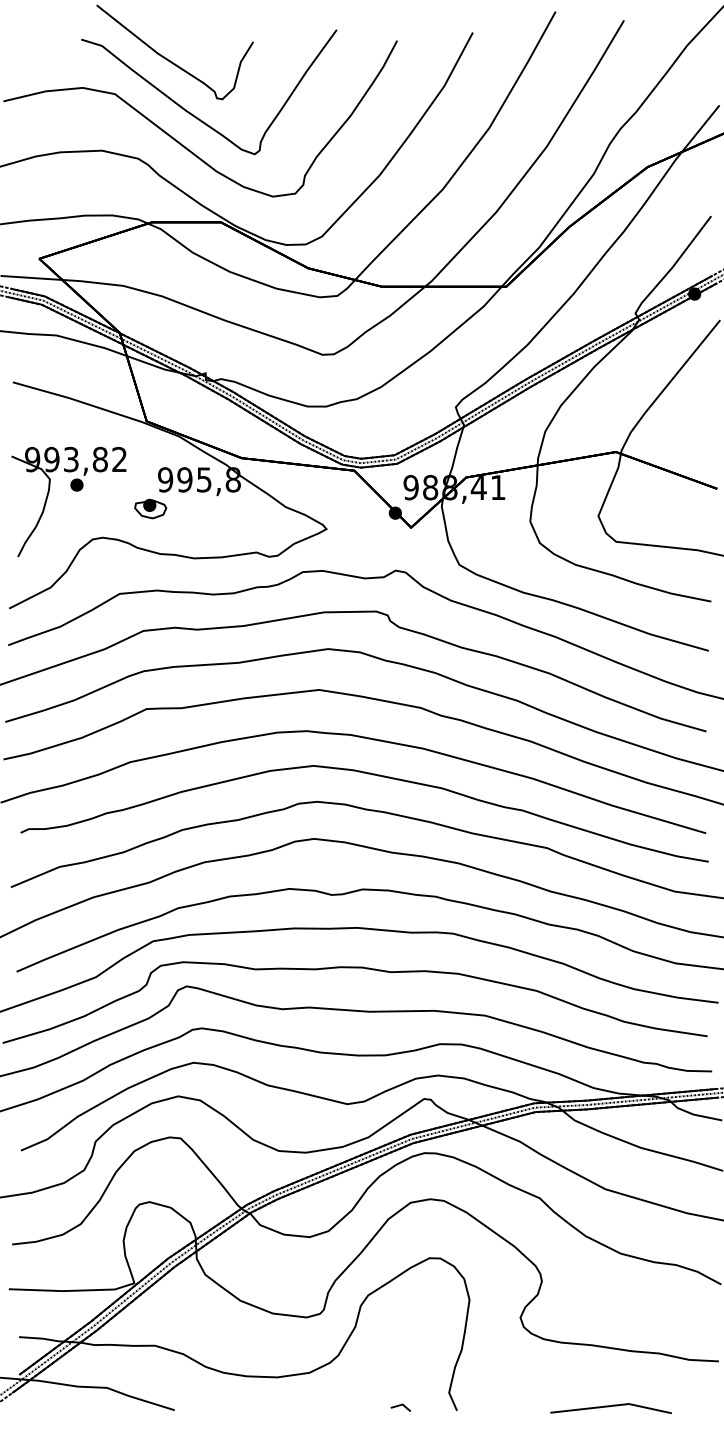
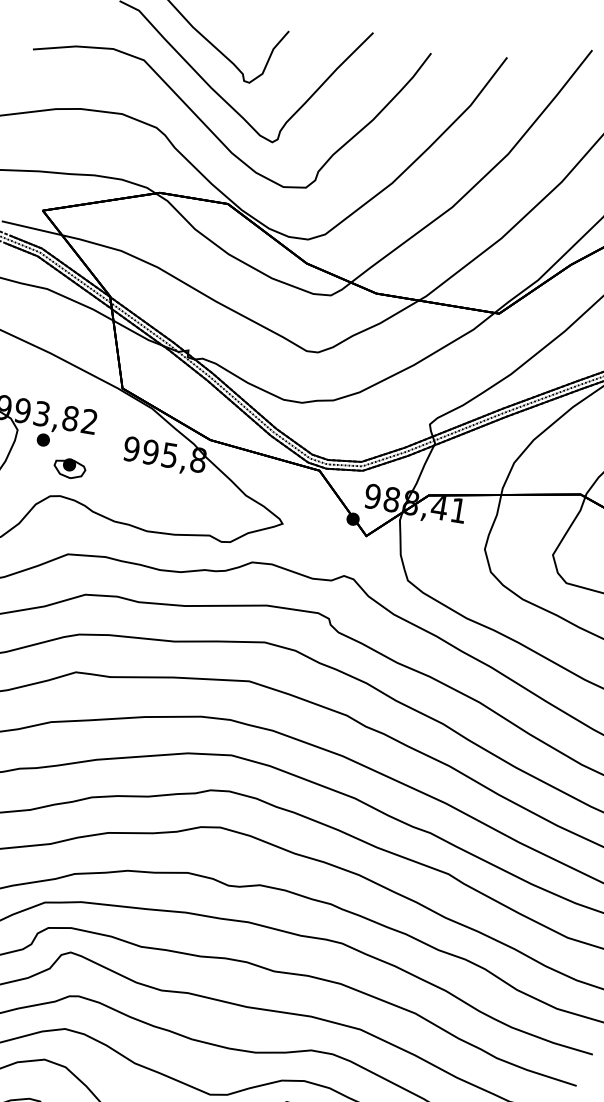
part: (150, 508) -> (69, 468), moved

